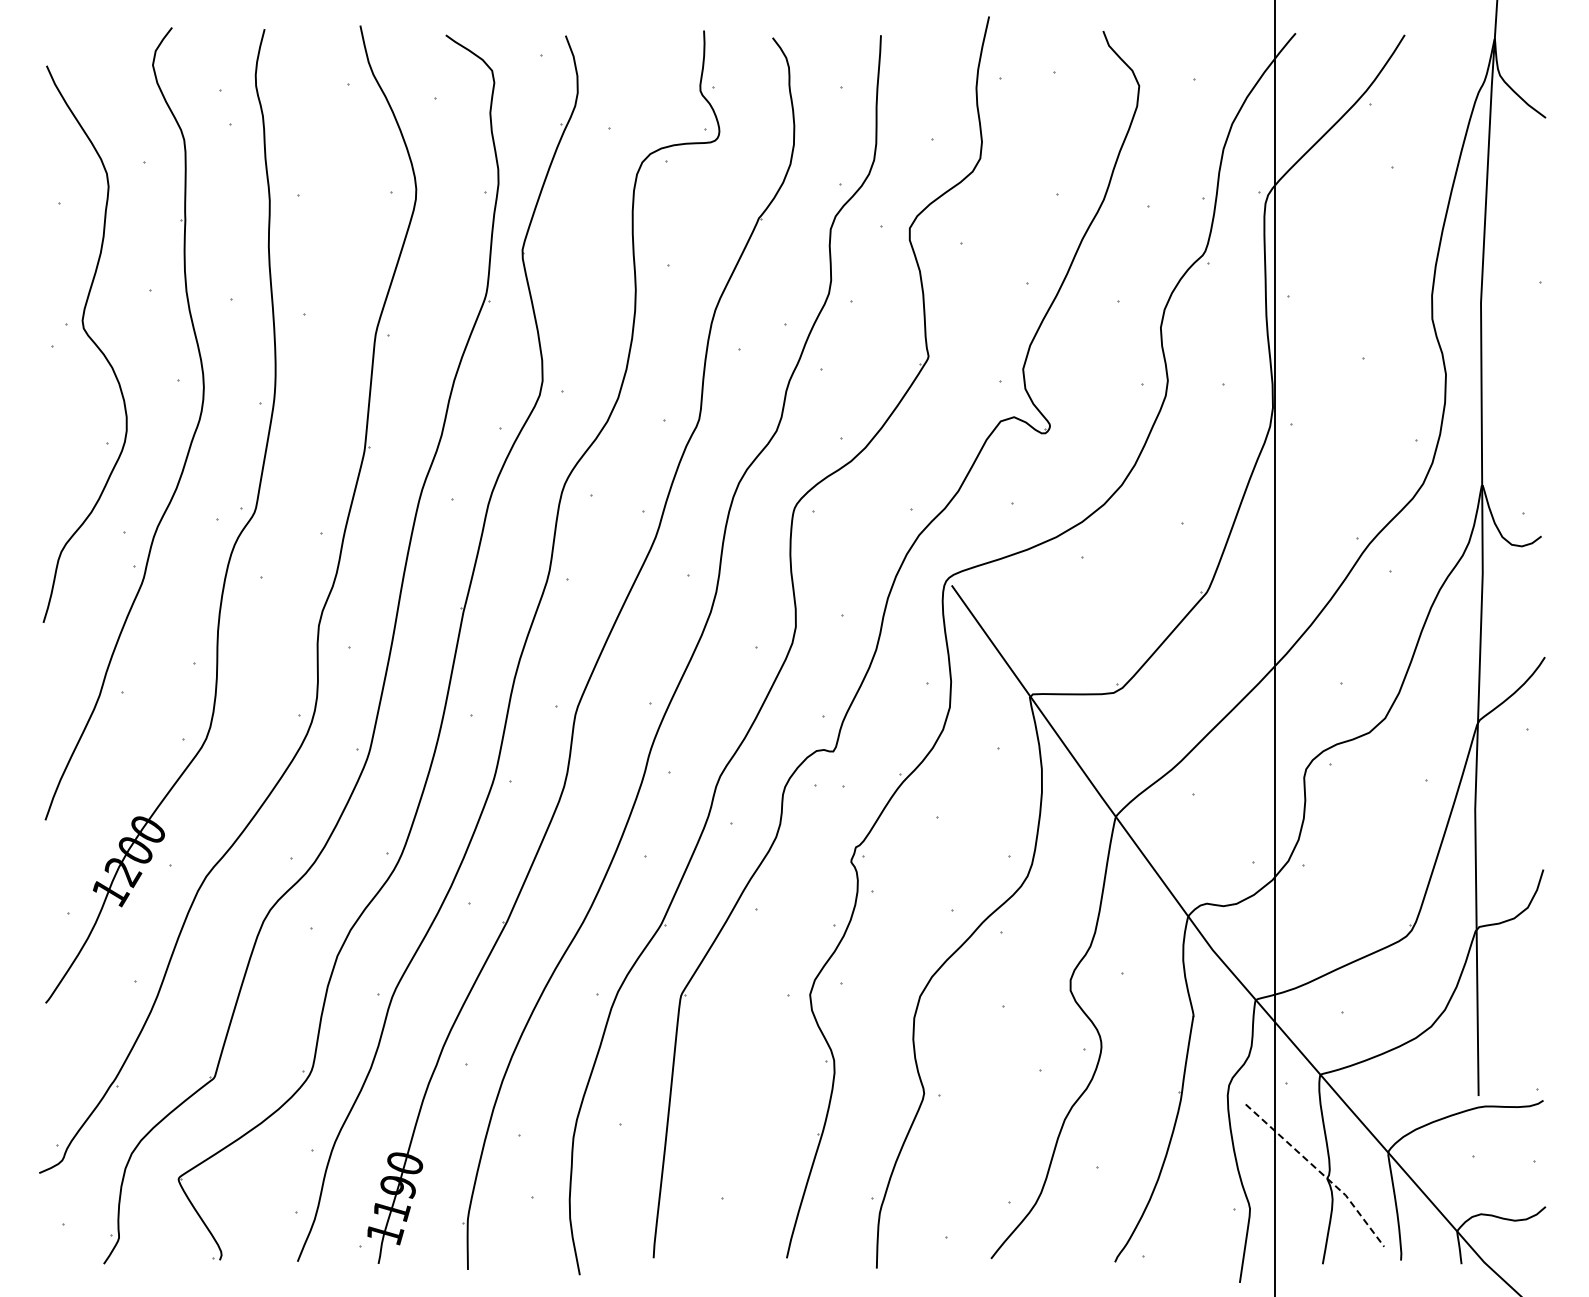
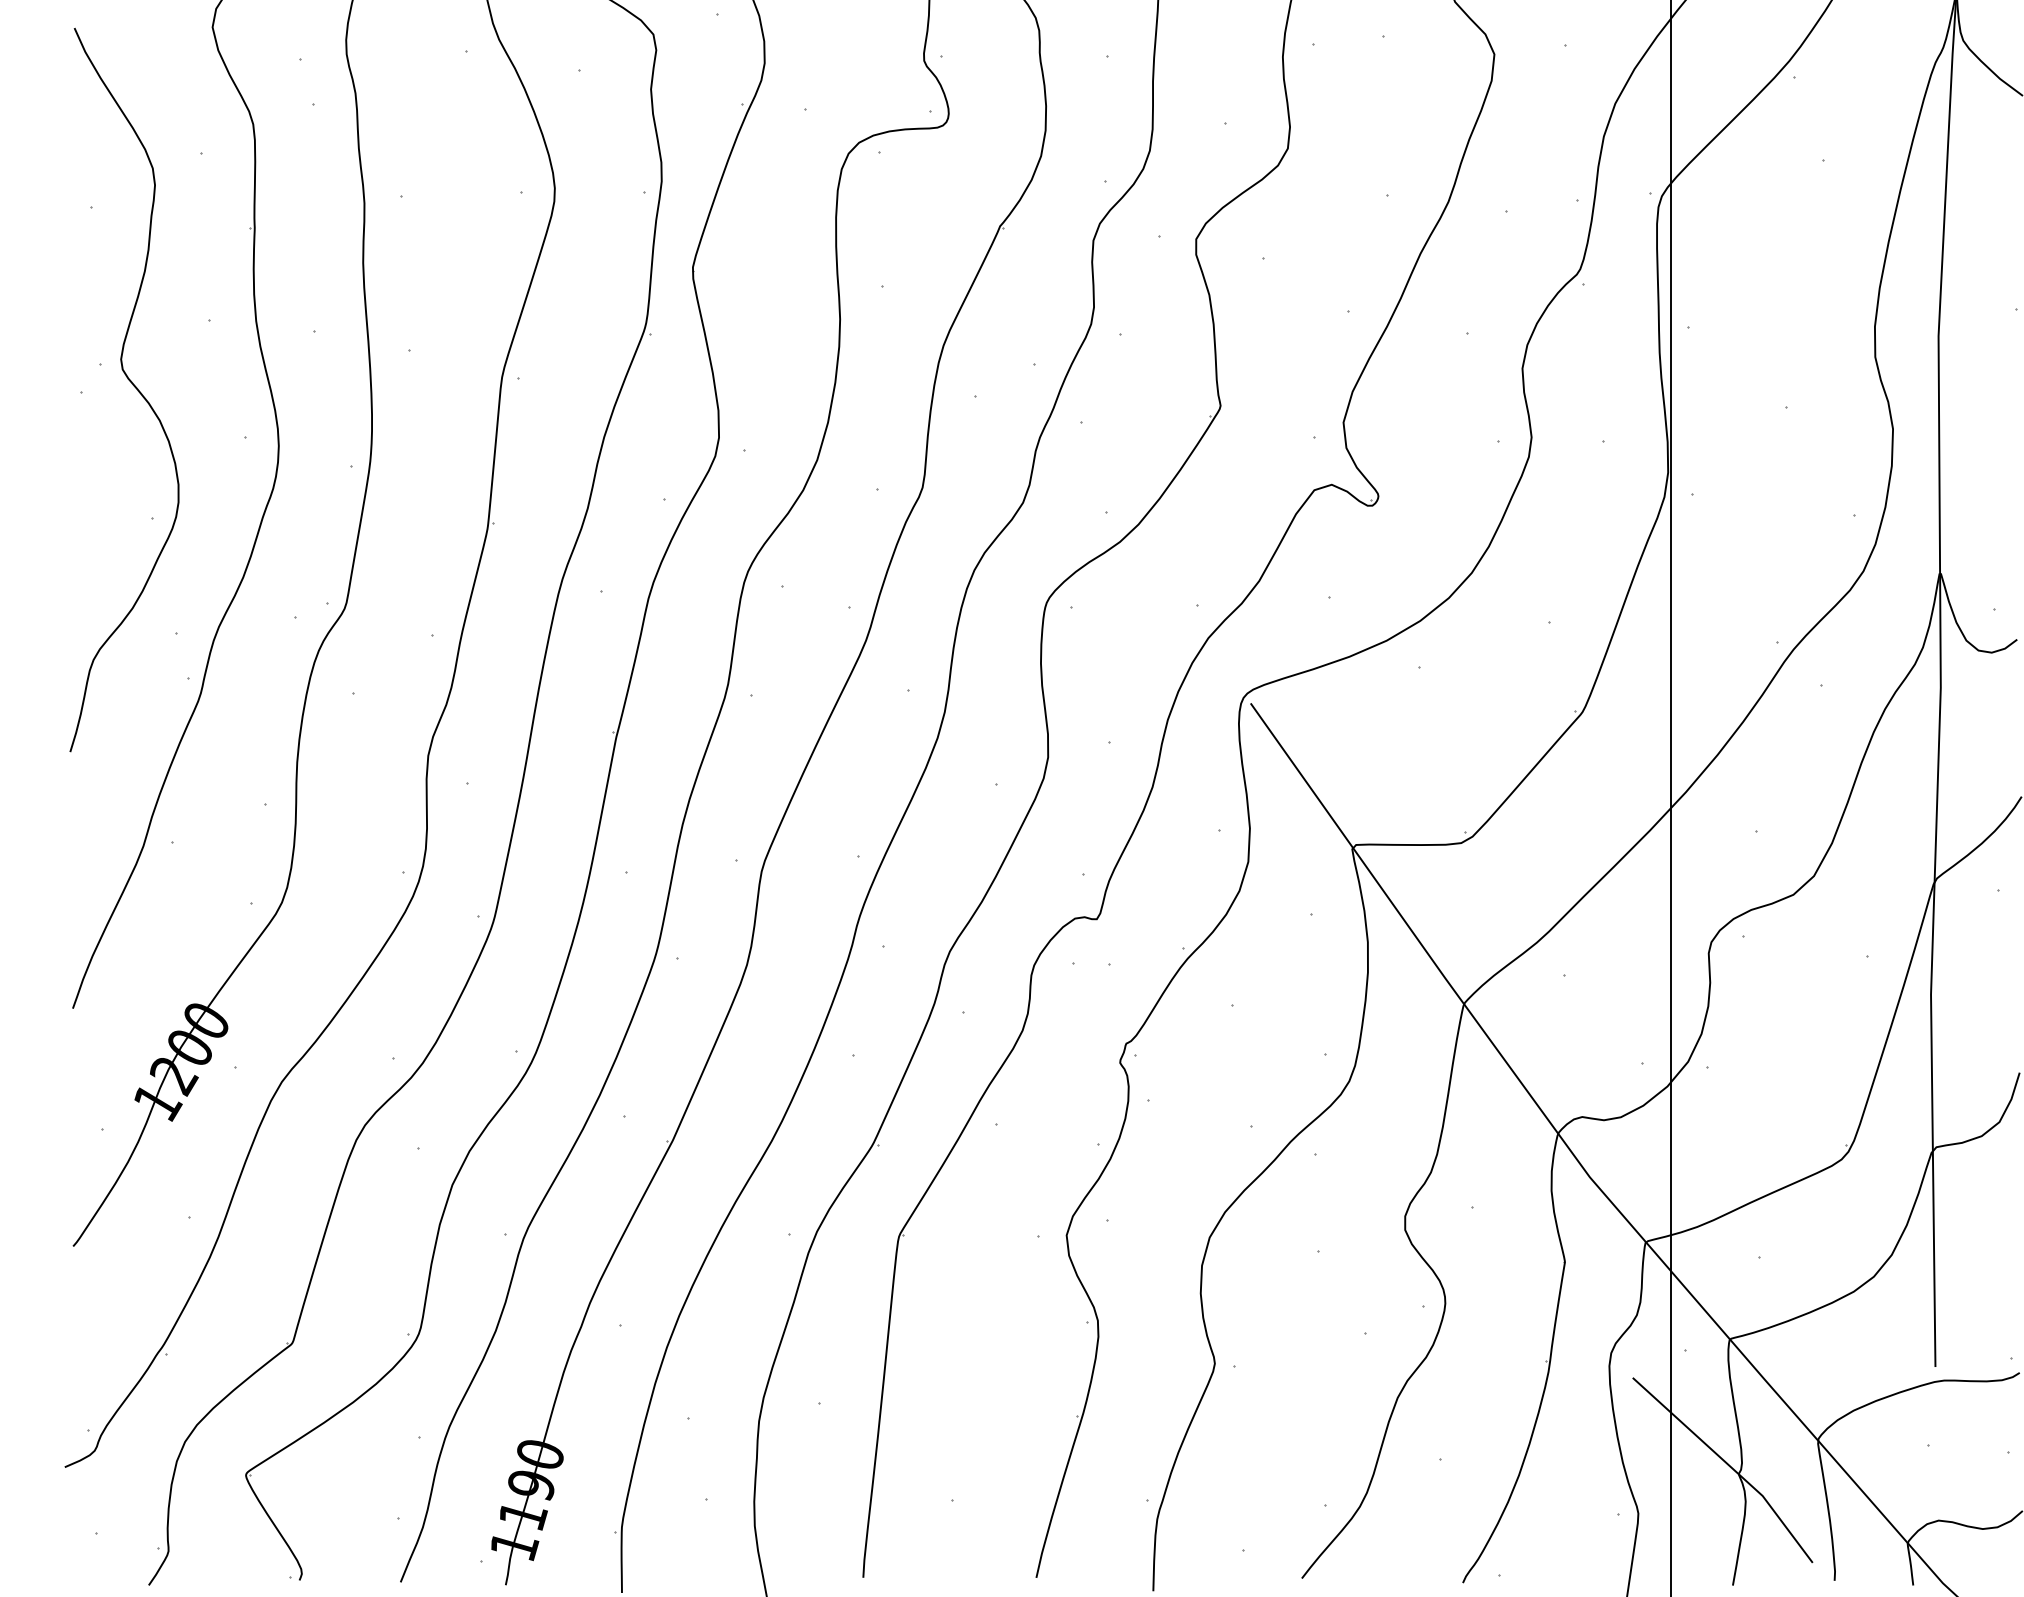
line: (1319, 1171) -> (1728, 1465), dashed -> solid

